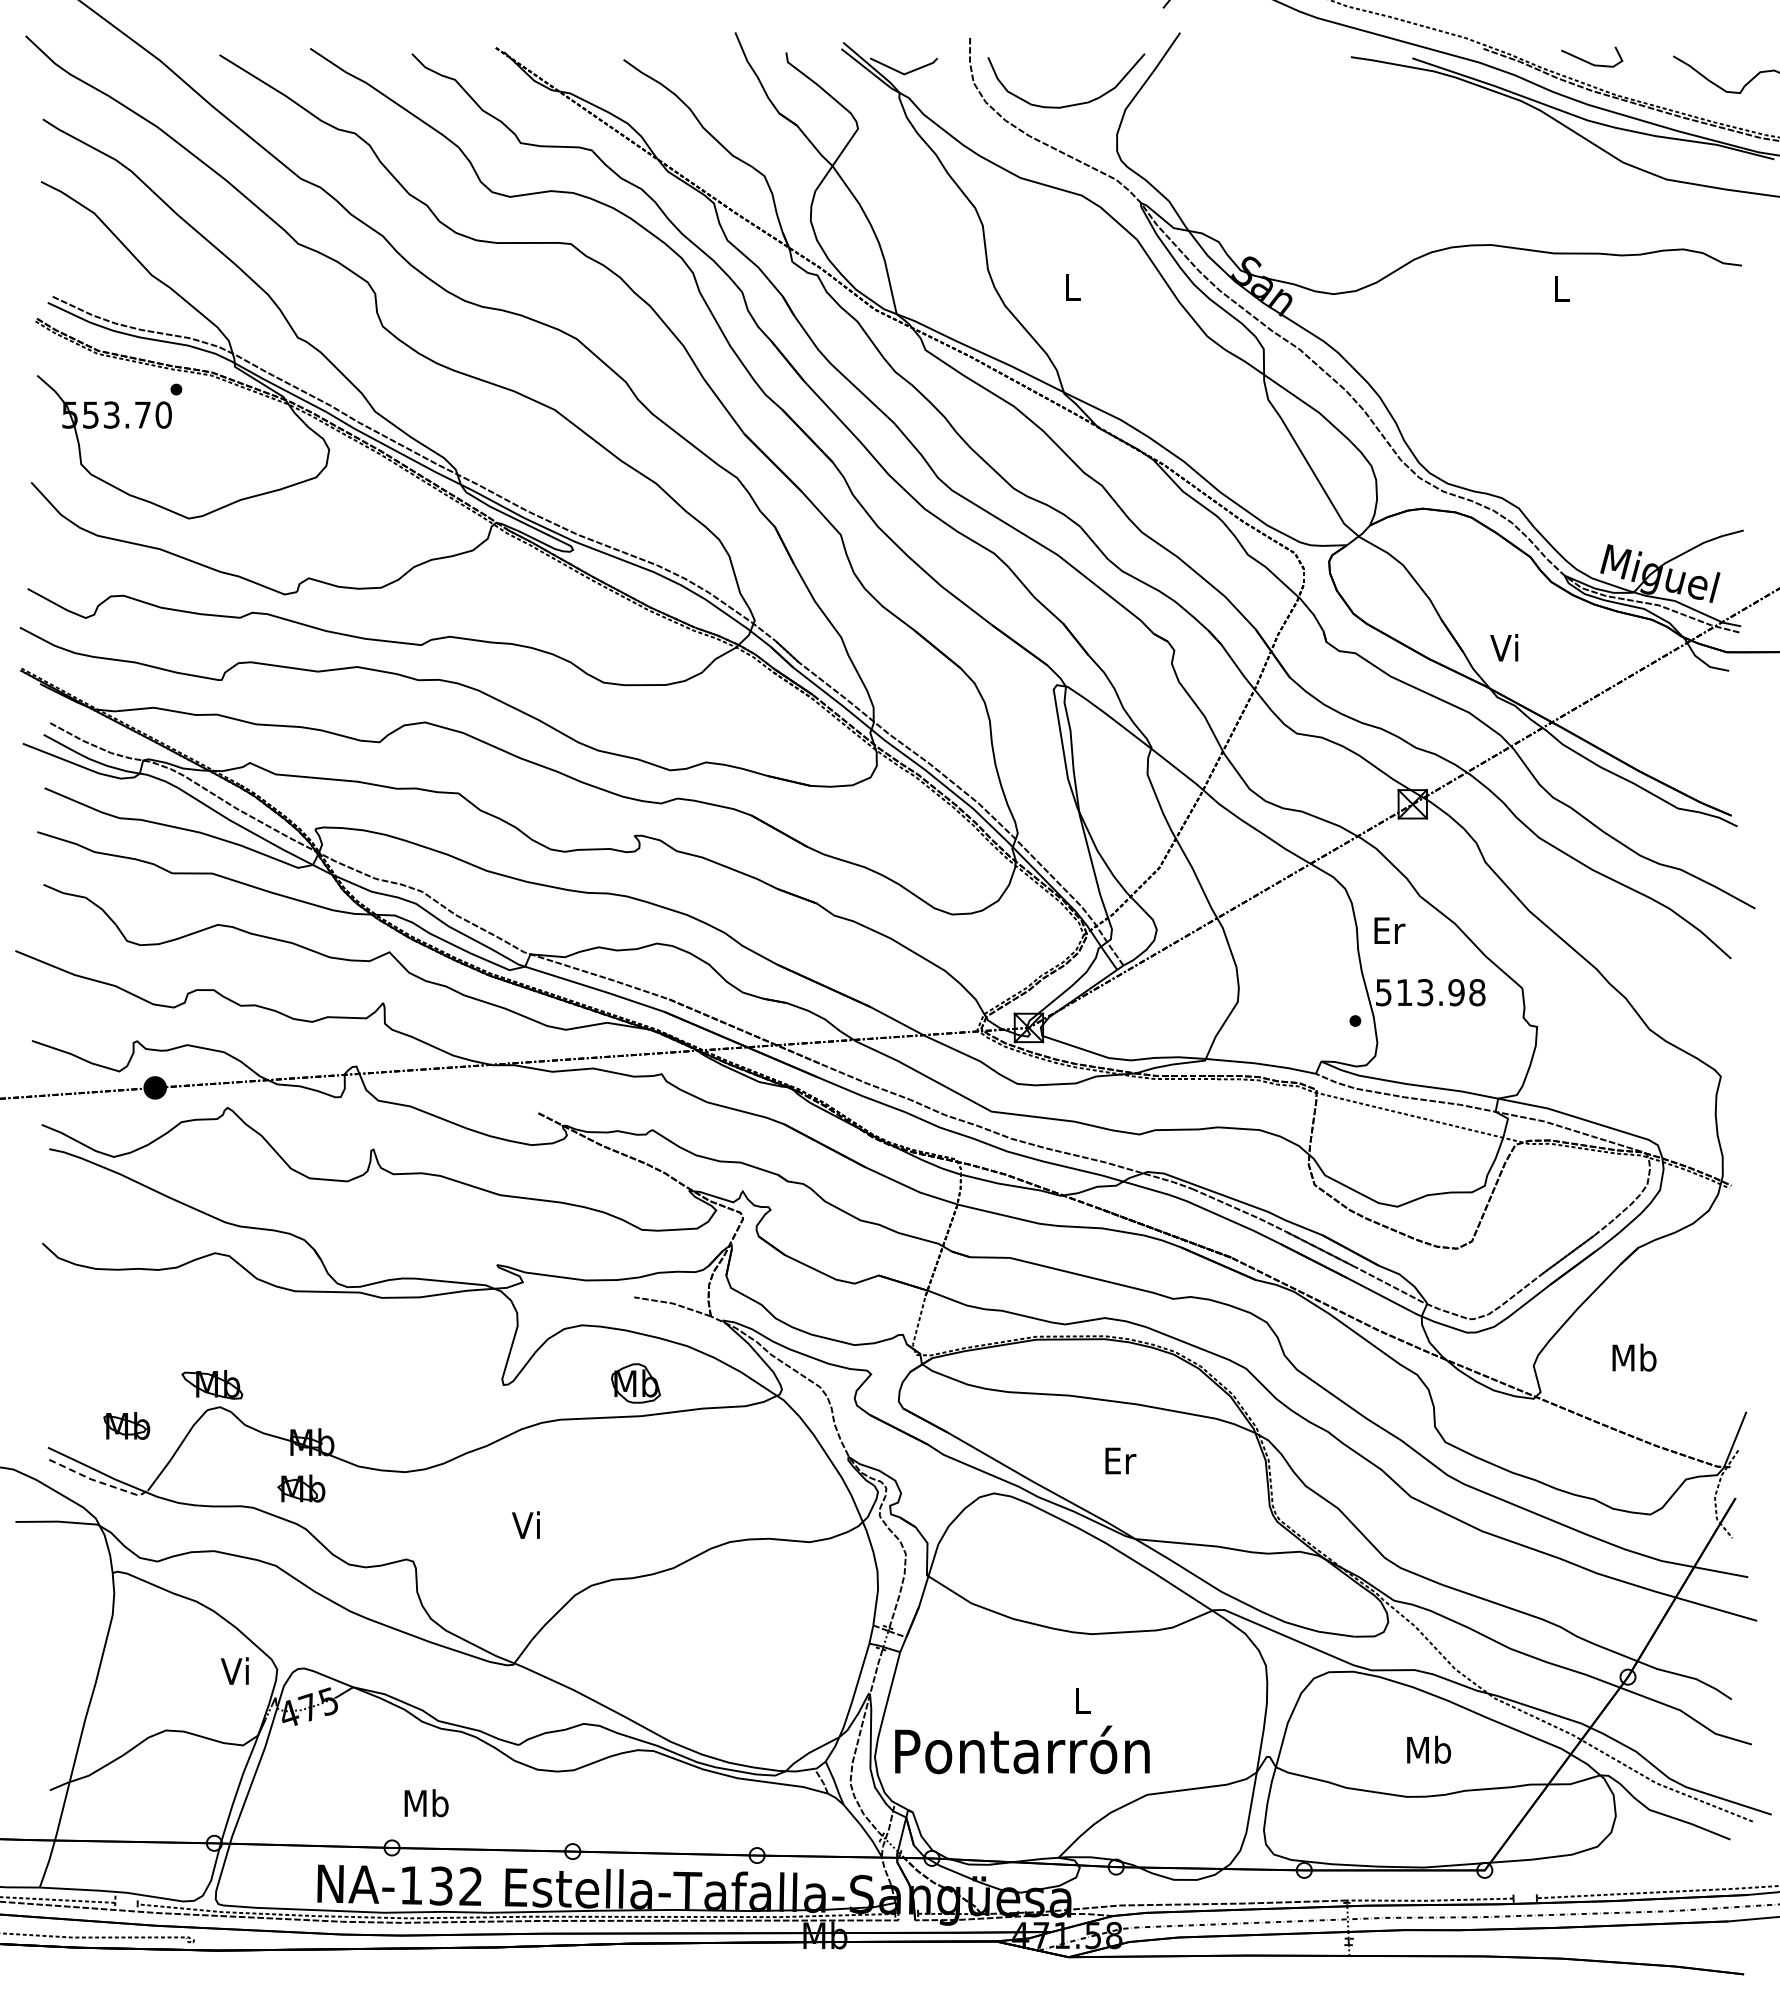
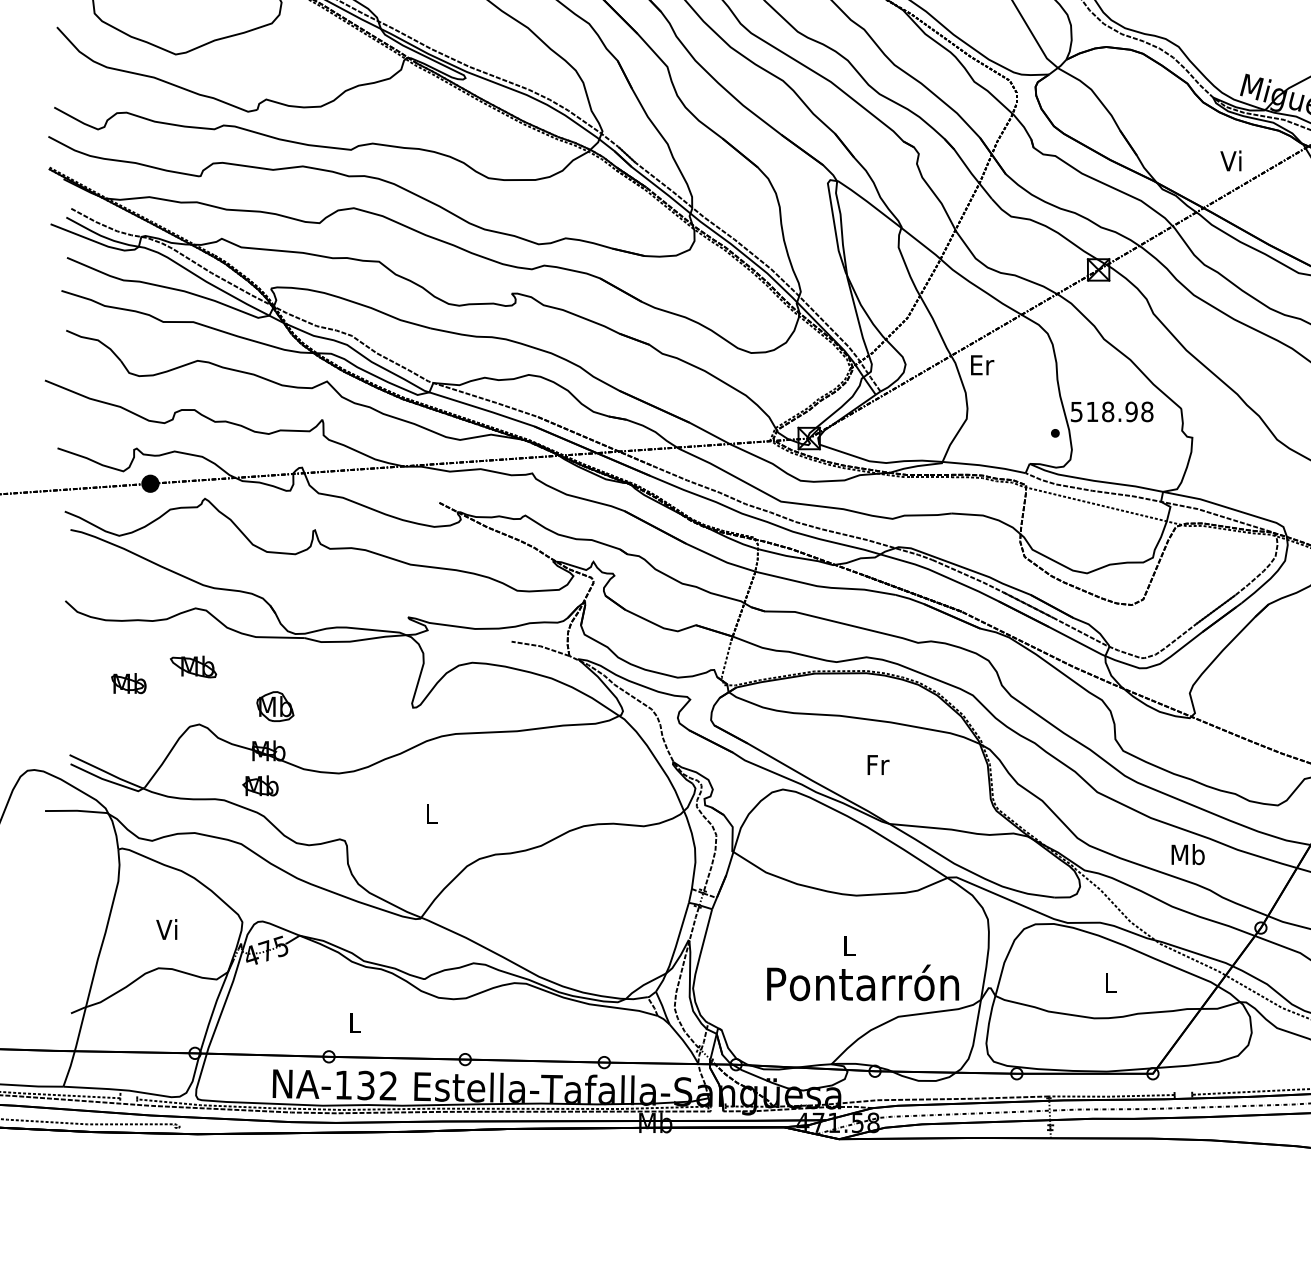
text: (1504, 647) -> (1231, 160), moved
text: (1389, 930) -> (982, 365), moved
text: (1425, 992) -> (1108, 411), 513.98 -> 518.98
text: (1634, 1357) -> (1188, 854), moved
part: (635, 1383) -> (275, 706), moved
part: (212, 1384) -> (193, 666), moved
part: (126, 1425) -> (128, 683), moved
text: (1120, 1460) -> (878, 764), Er -> Fr
line: (98, 1481) -> (107, 780), dashed -> solid
text: (525, 1524) -> (429, 812), Vi -> L
text: (234, 1670) -> (166, 929), moved
text: (1022, 1749) -> (863, 982), moved
text: (1429, 1749) -> (1111, 982), Mb -> L
text: (426, 1803) -> (354, 1023), Mb -> L

